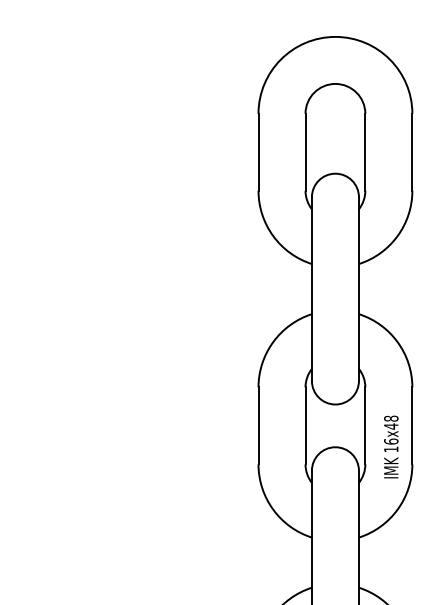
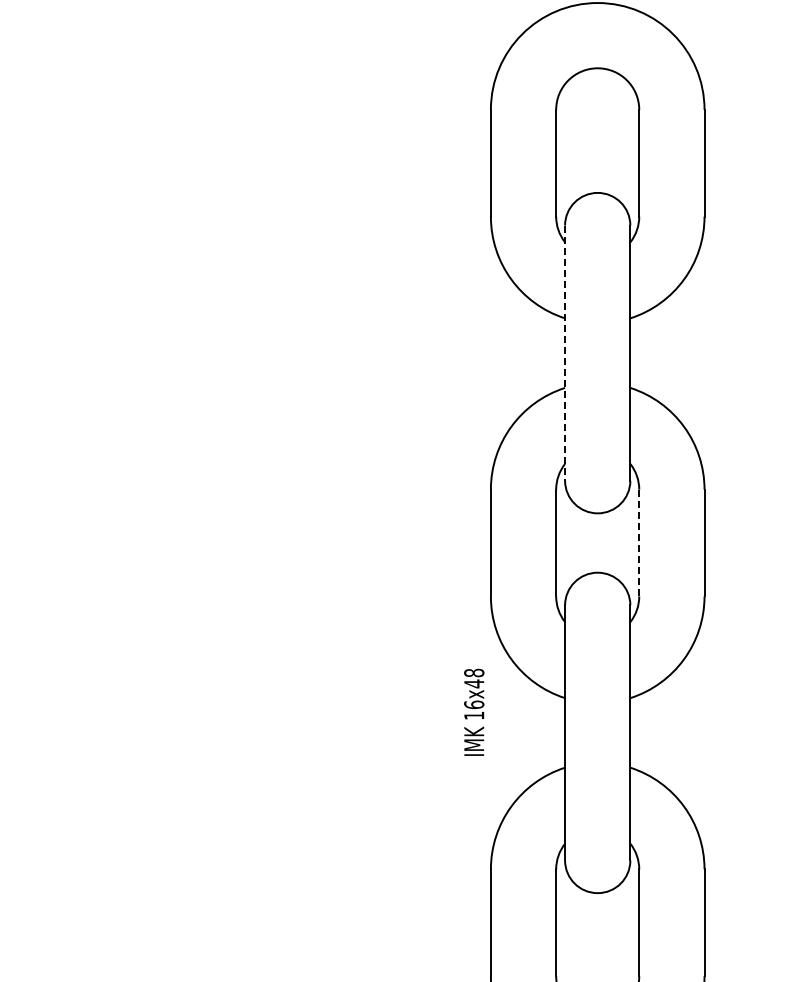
line: (312, 289) -> (565, 353), solid -> dashed
line: (365, 425) -> (639, 542), solid -> dashed
text: (391, 446) -> (474, 711), moved

